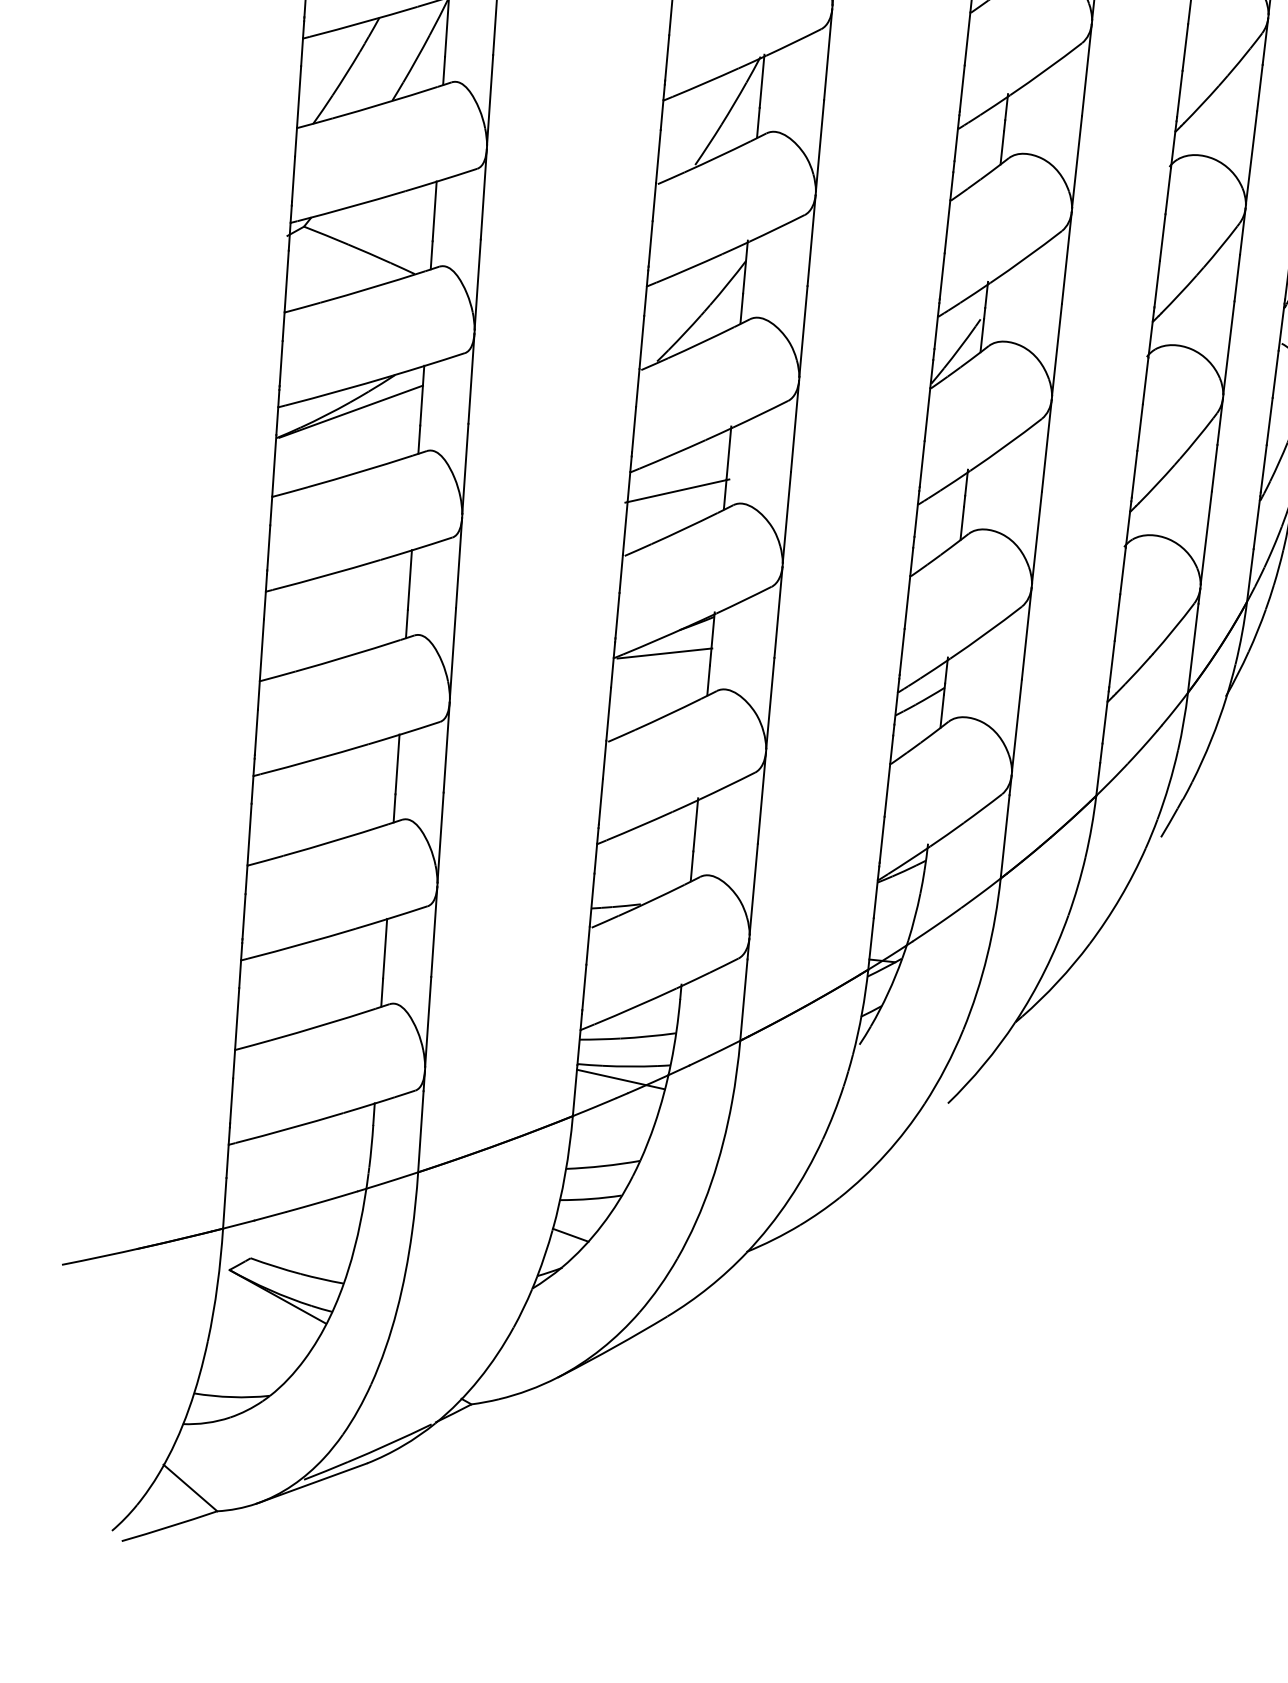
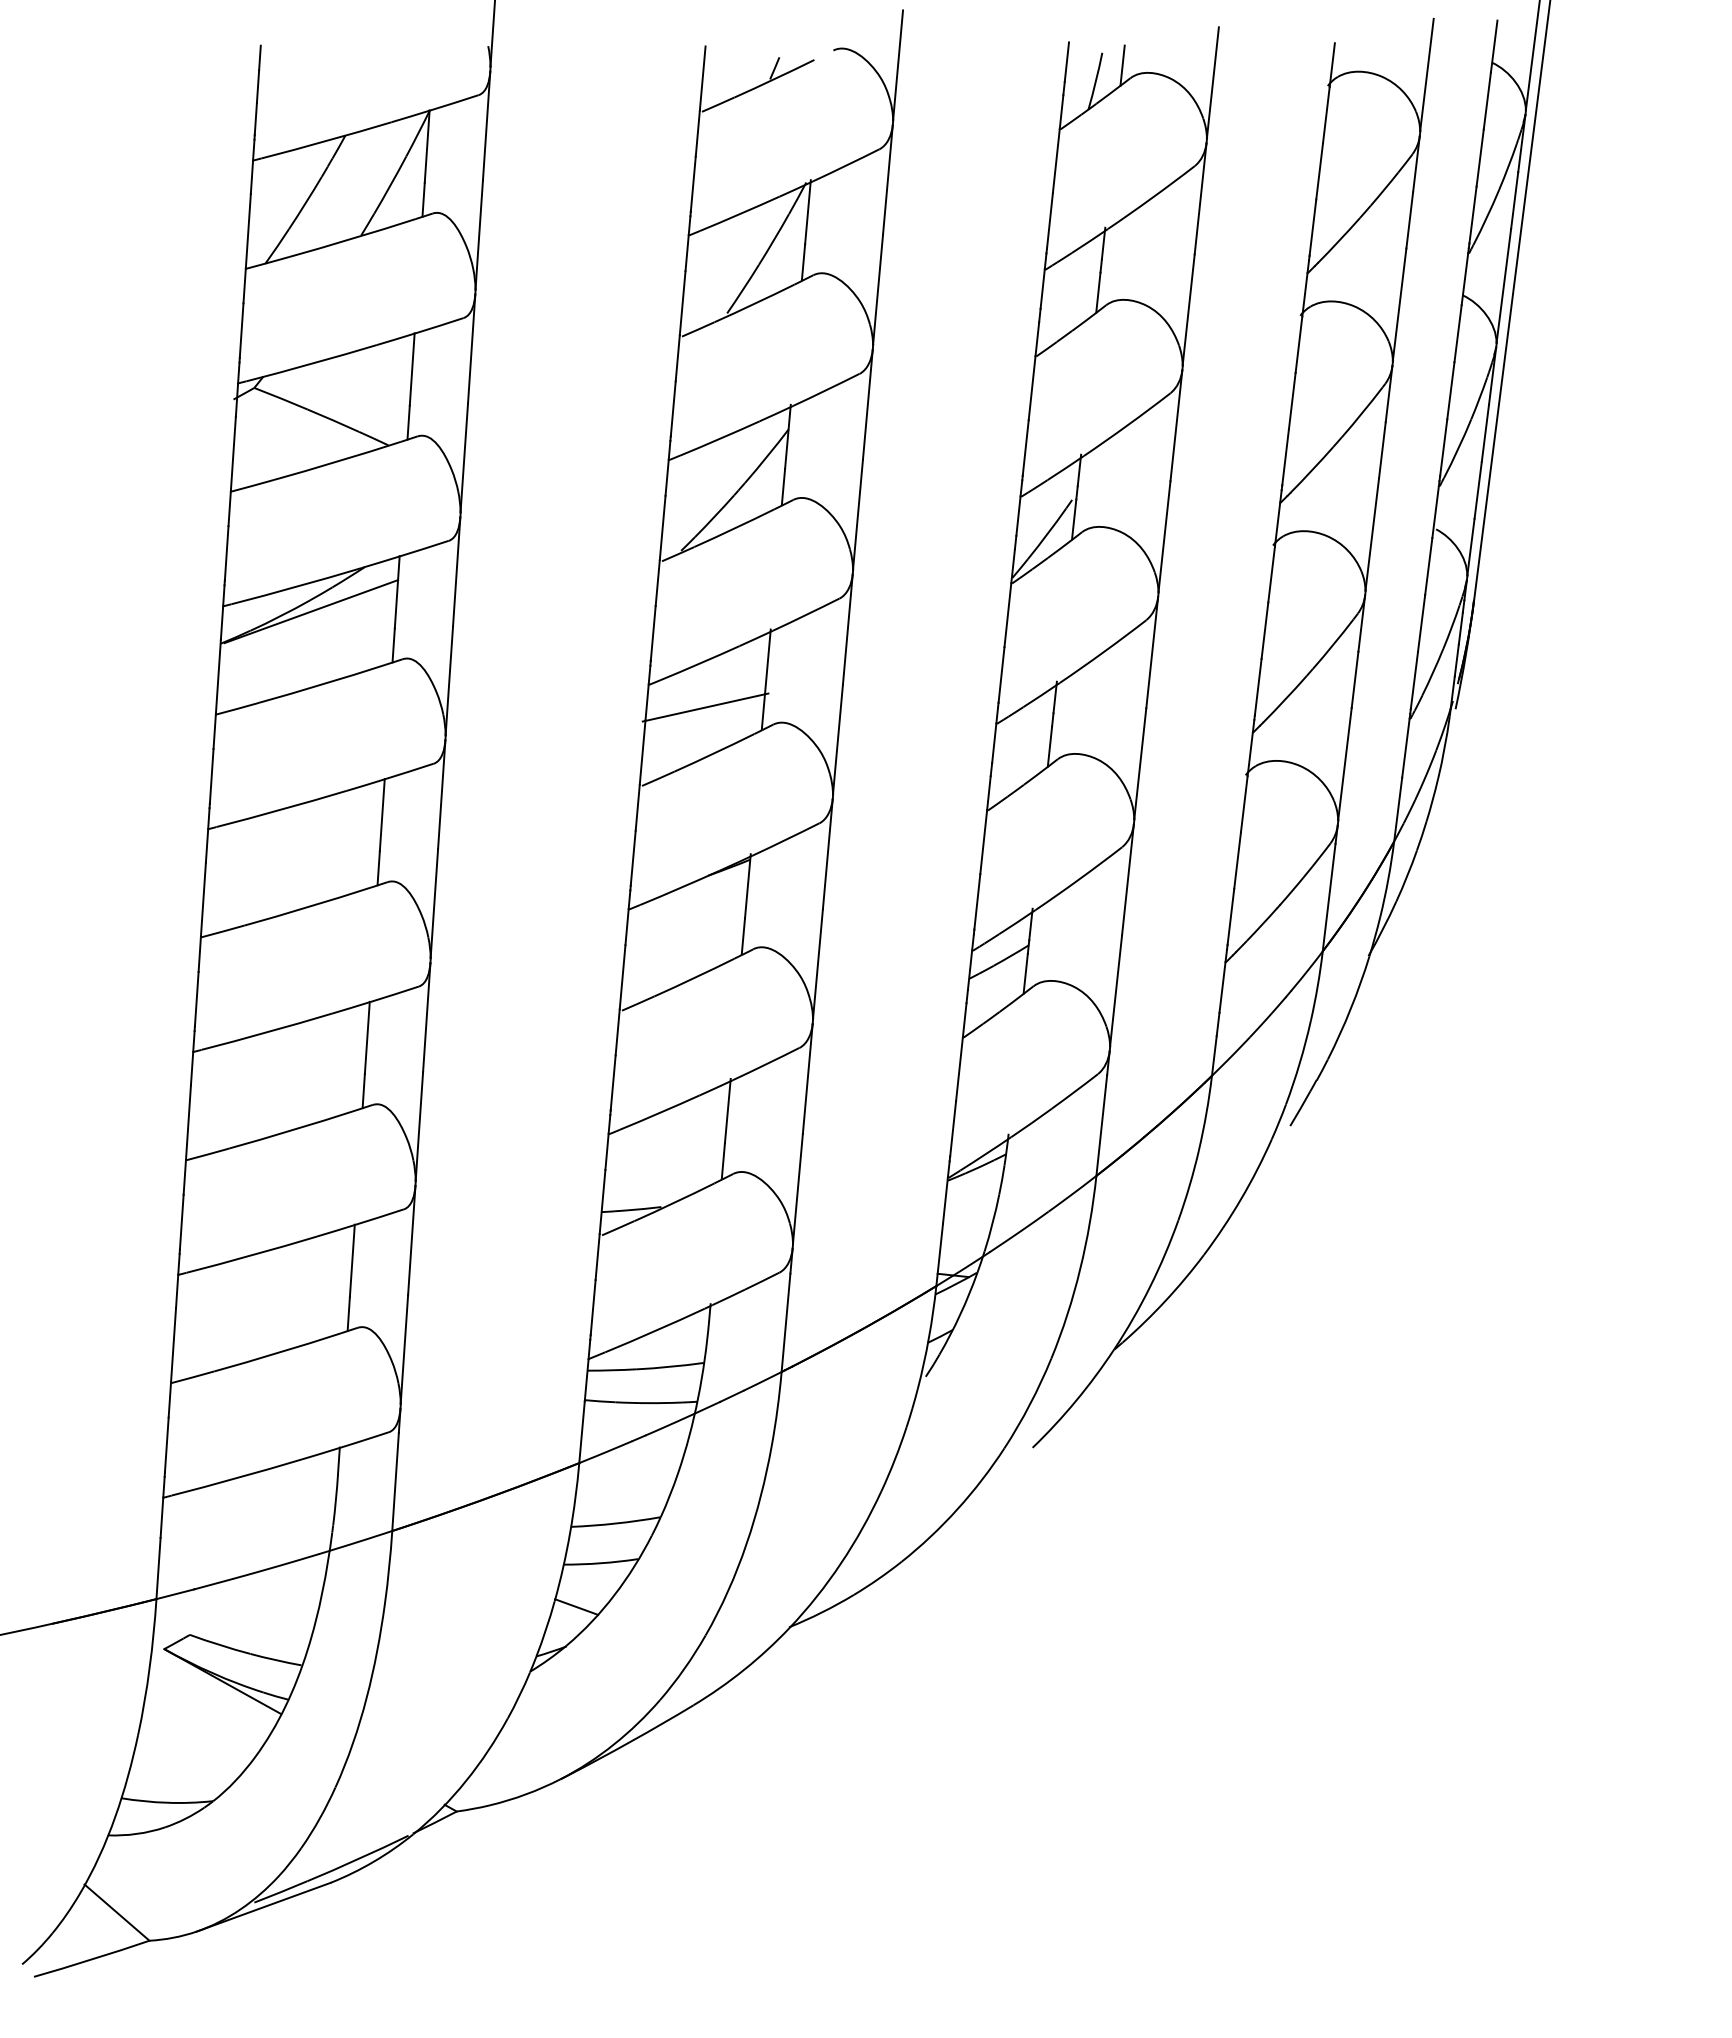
line: (664, 653) -> (690, 903), removed
line: (621, 1079) -> (637, 1418), removed

